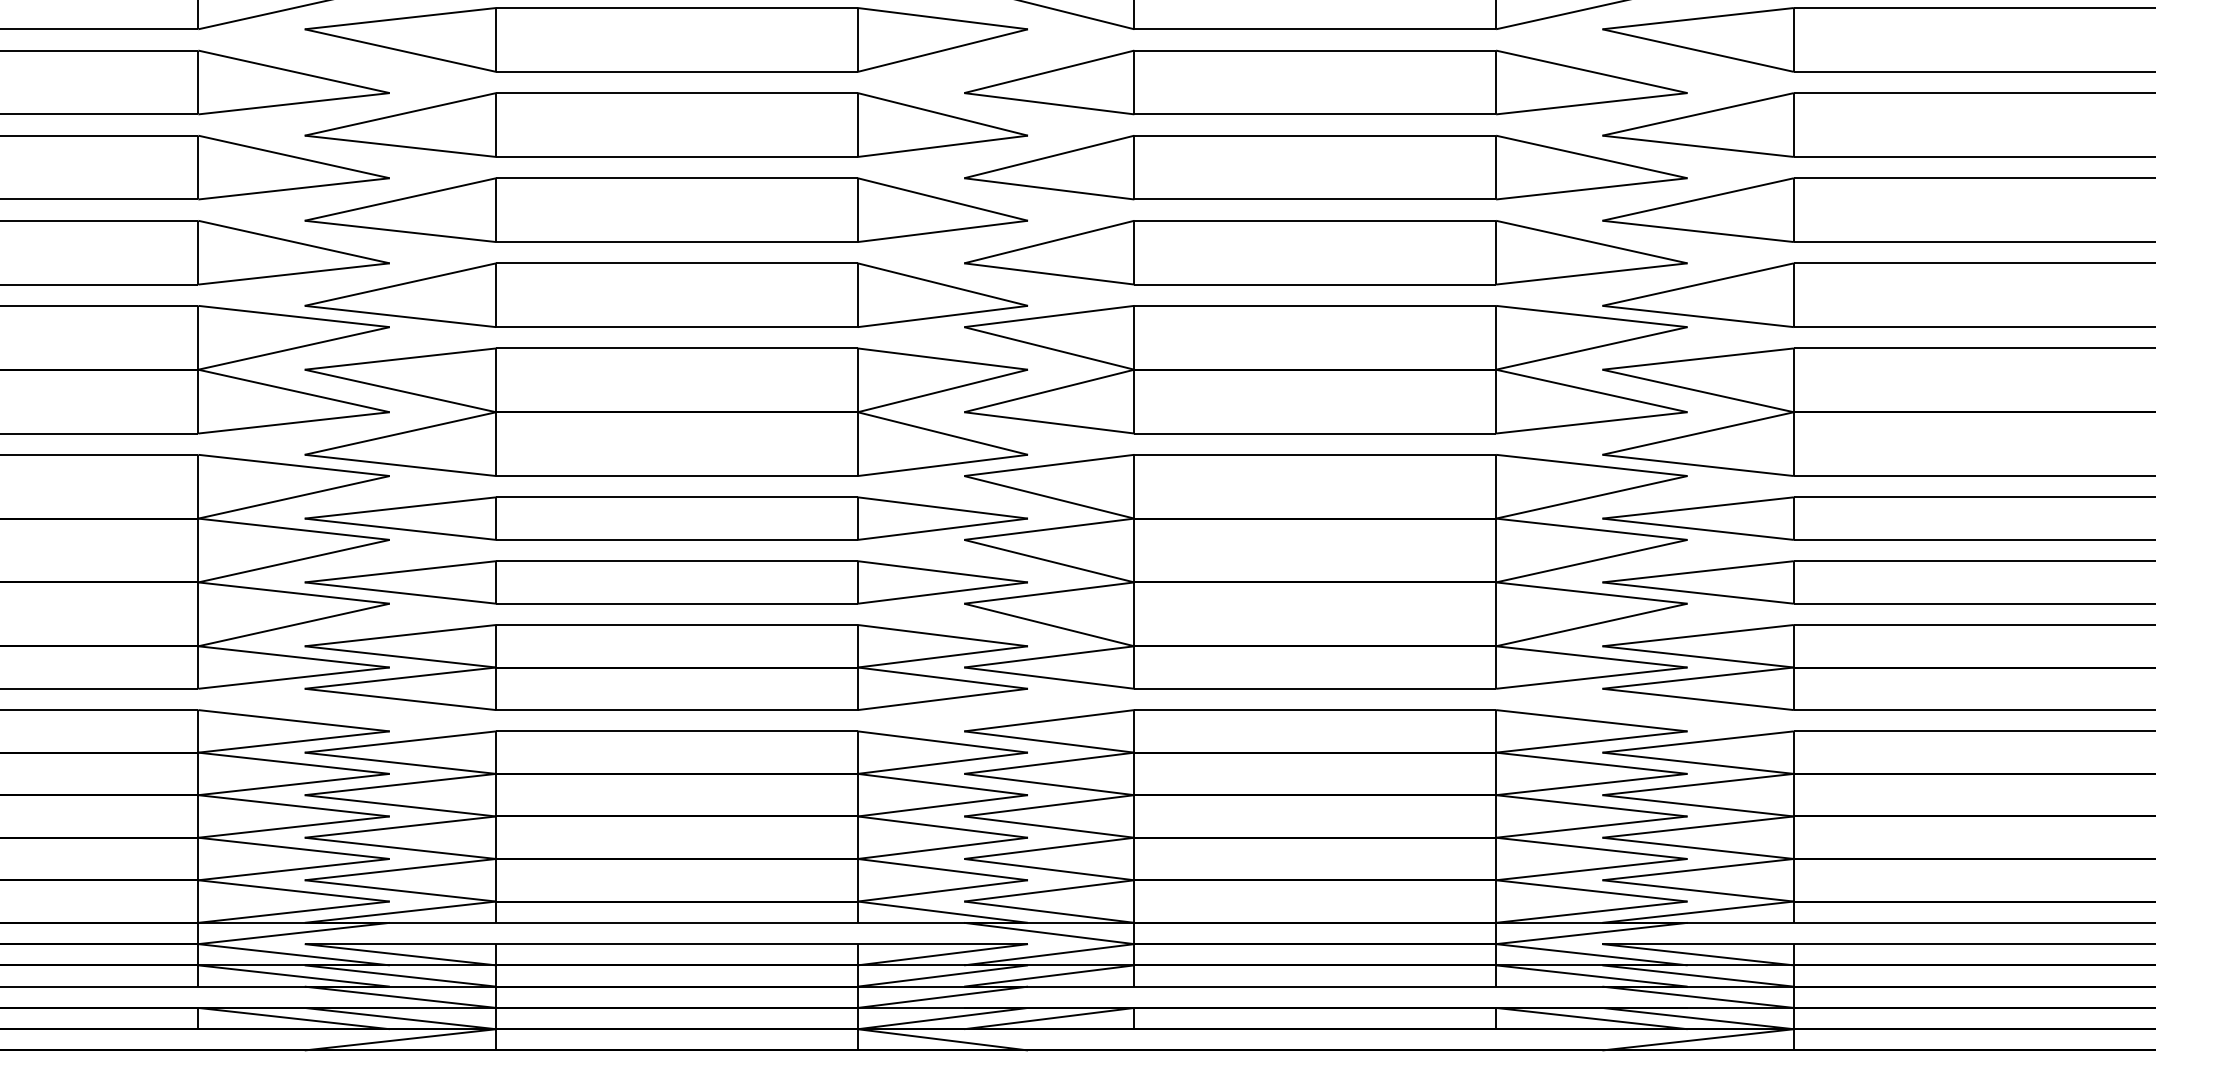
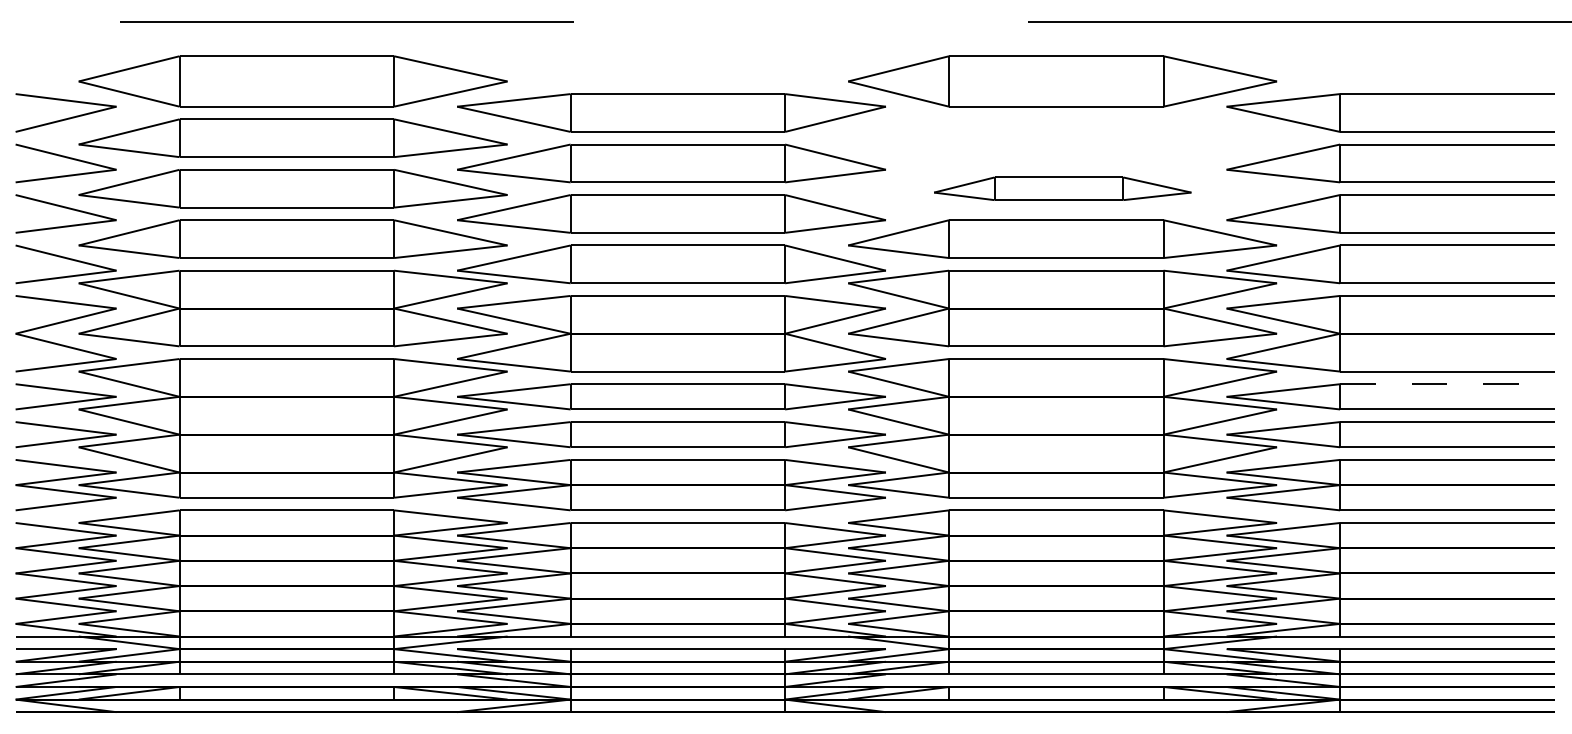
part: (1325, 81) -> (1062, 137), removed
part: (1325, 167) -> (1062, 188), size x0.6
line: (1974, 497) -> (1447, 384), solid -> dashed

